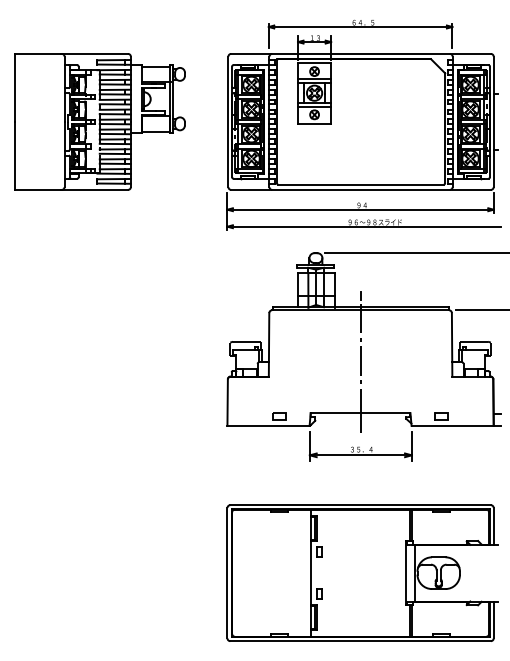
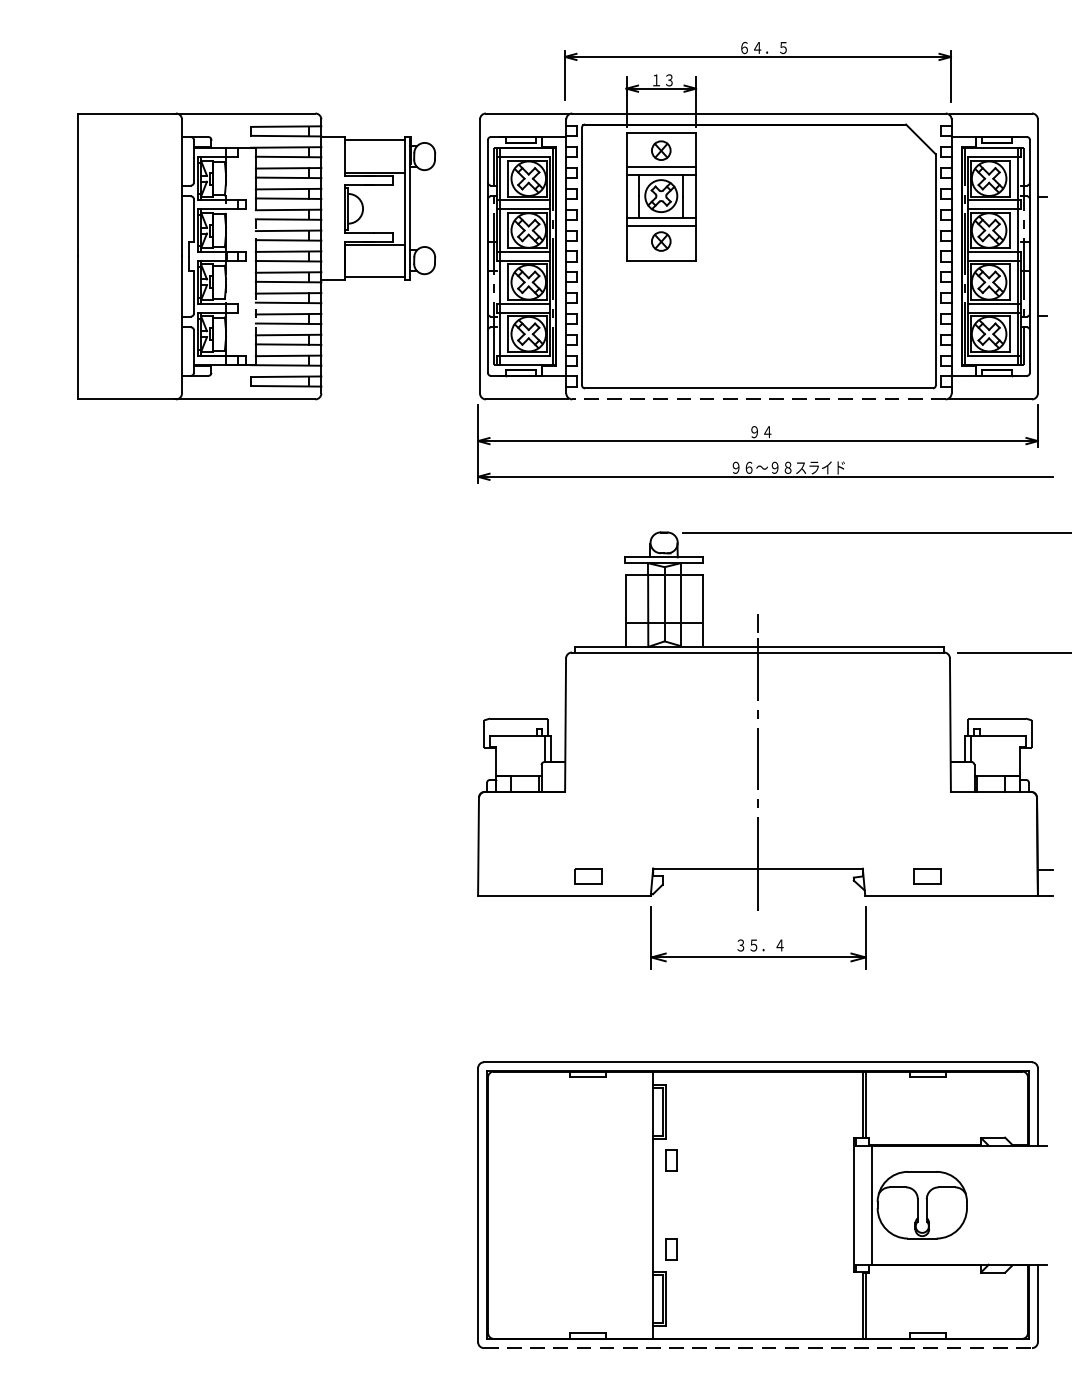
part: (99, 121) -> (255, 255), moved
line: (361, 189) -> (759, 398), solid -> dashed
line: (361, 641) -> (759, 1348), solid -> dashed

